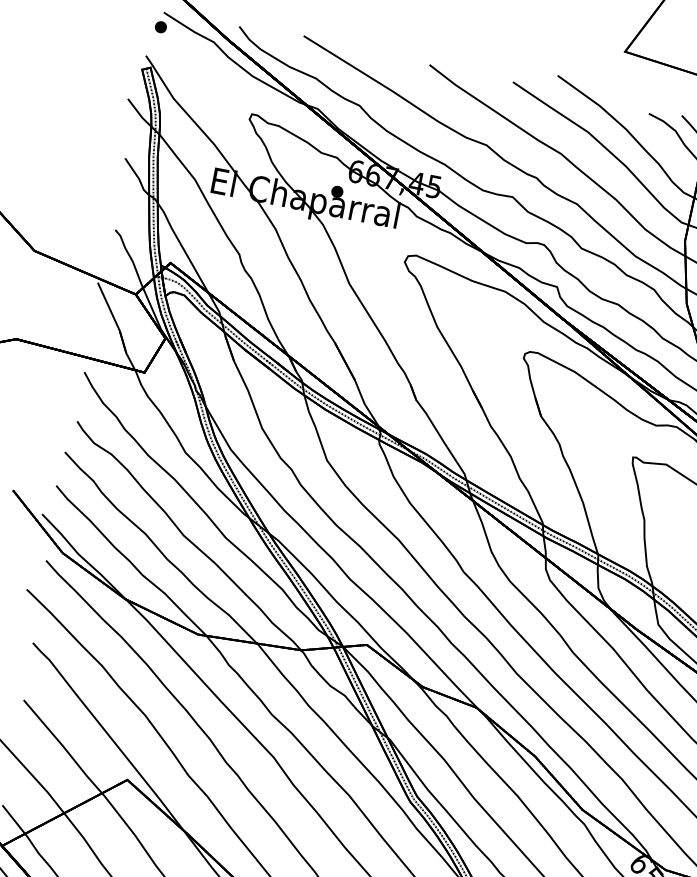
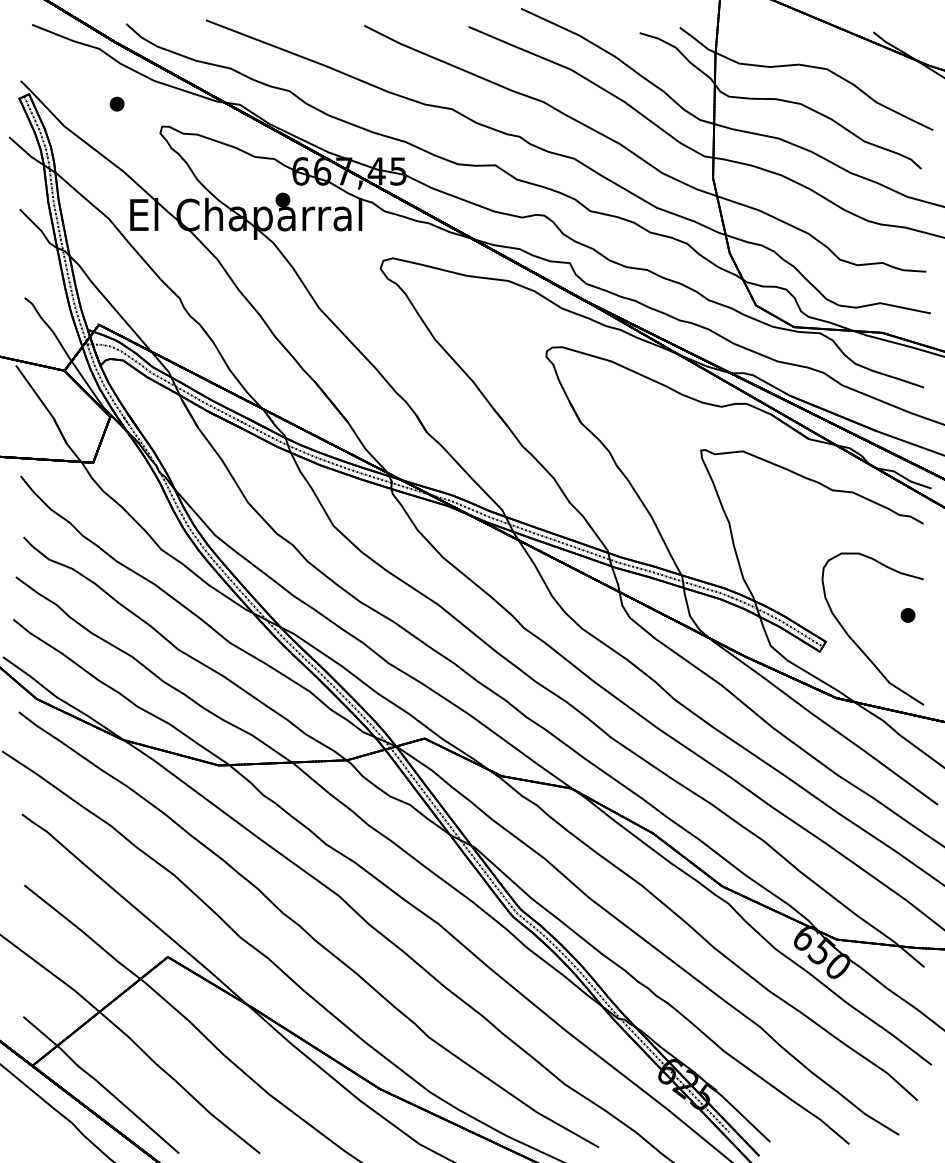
part: (160, 26) -> (116, 103), moved

